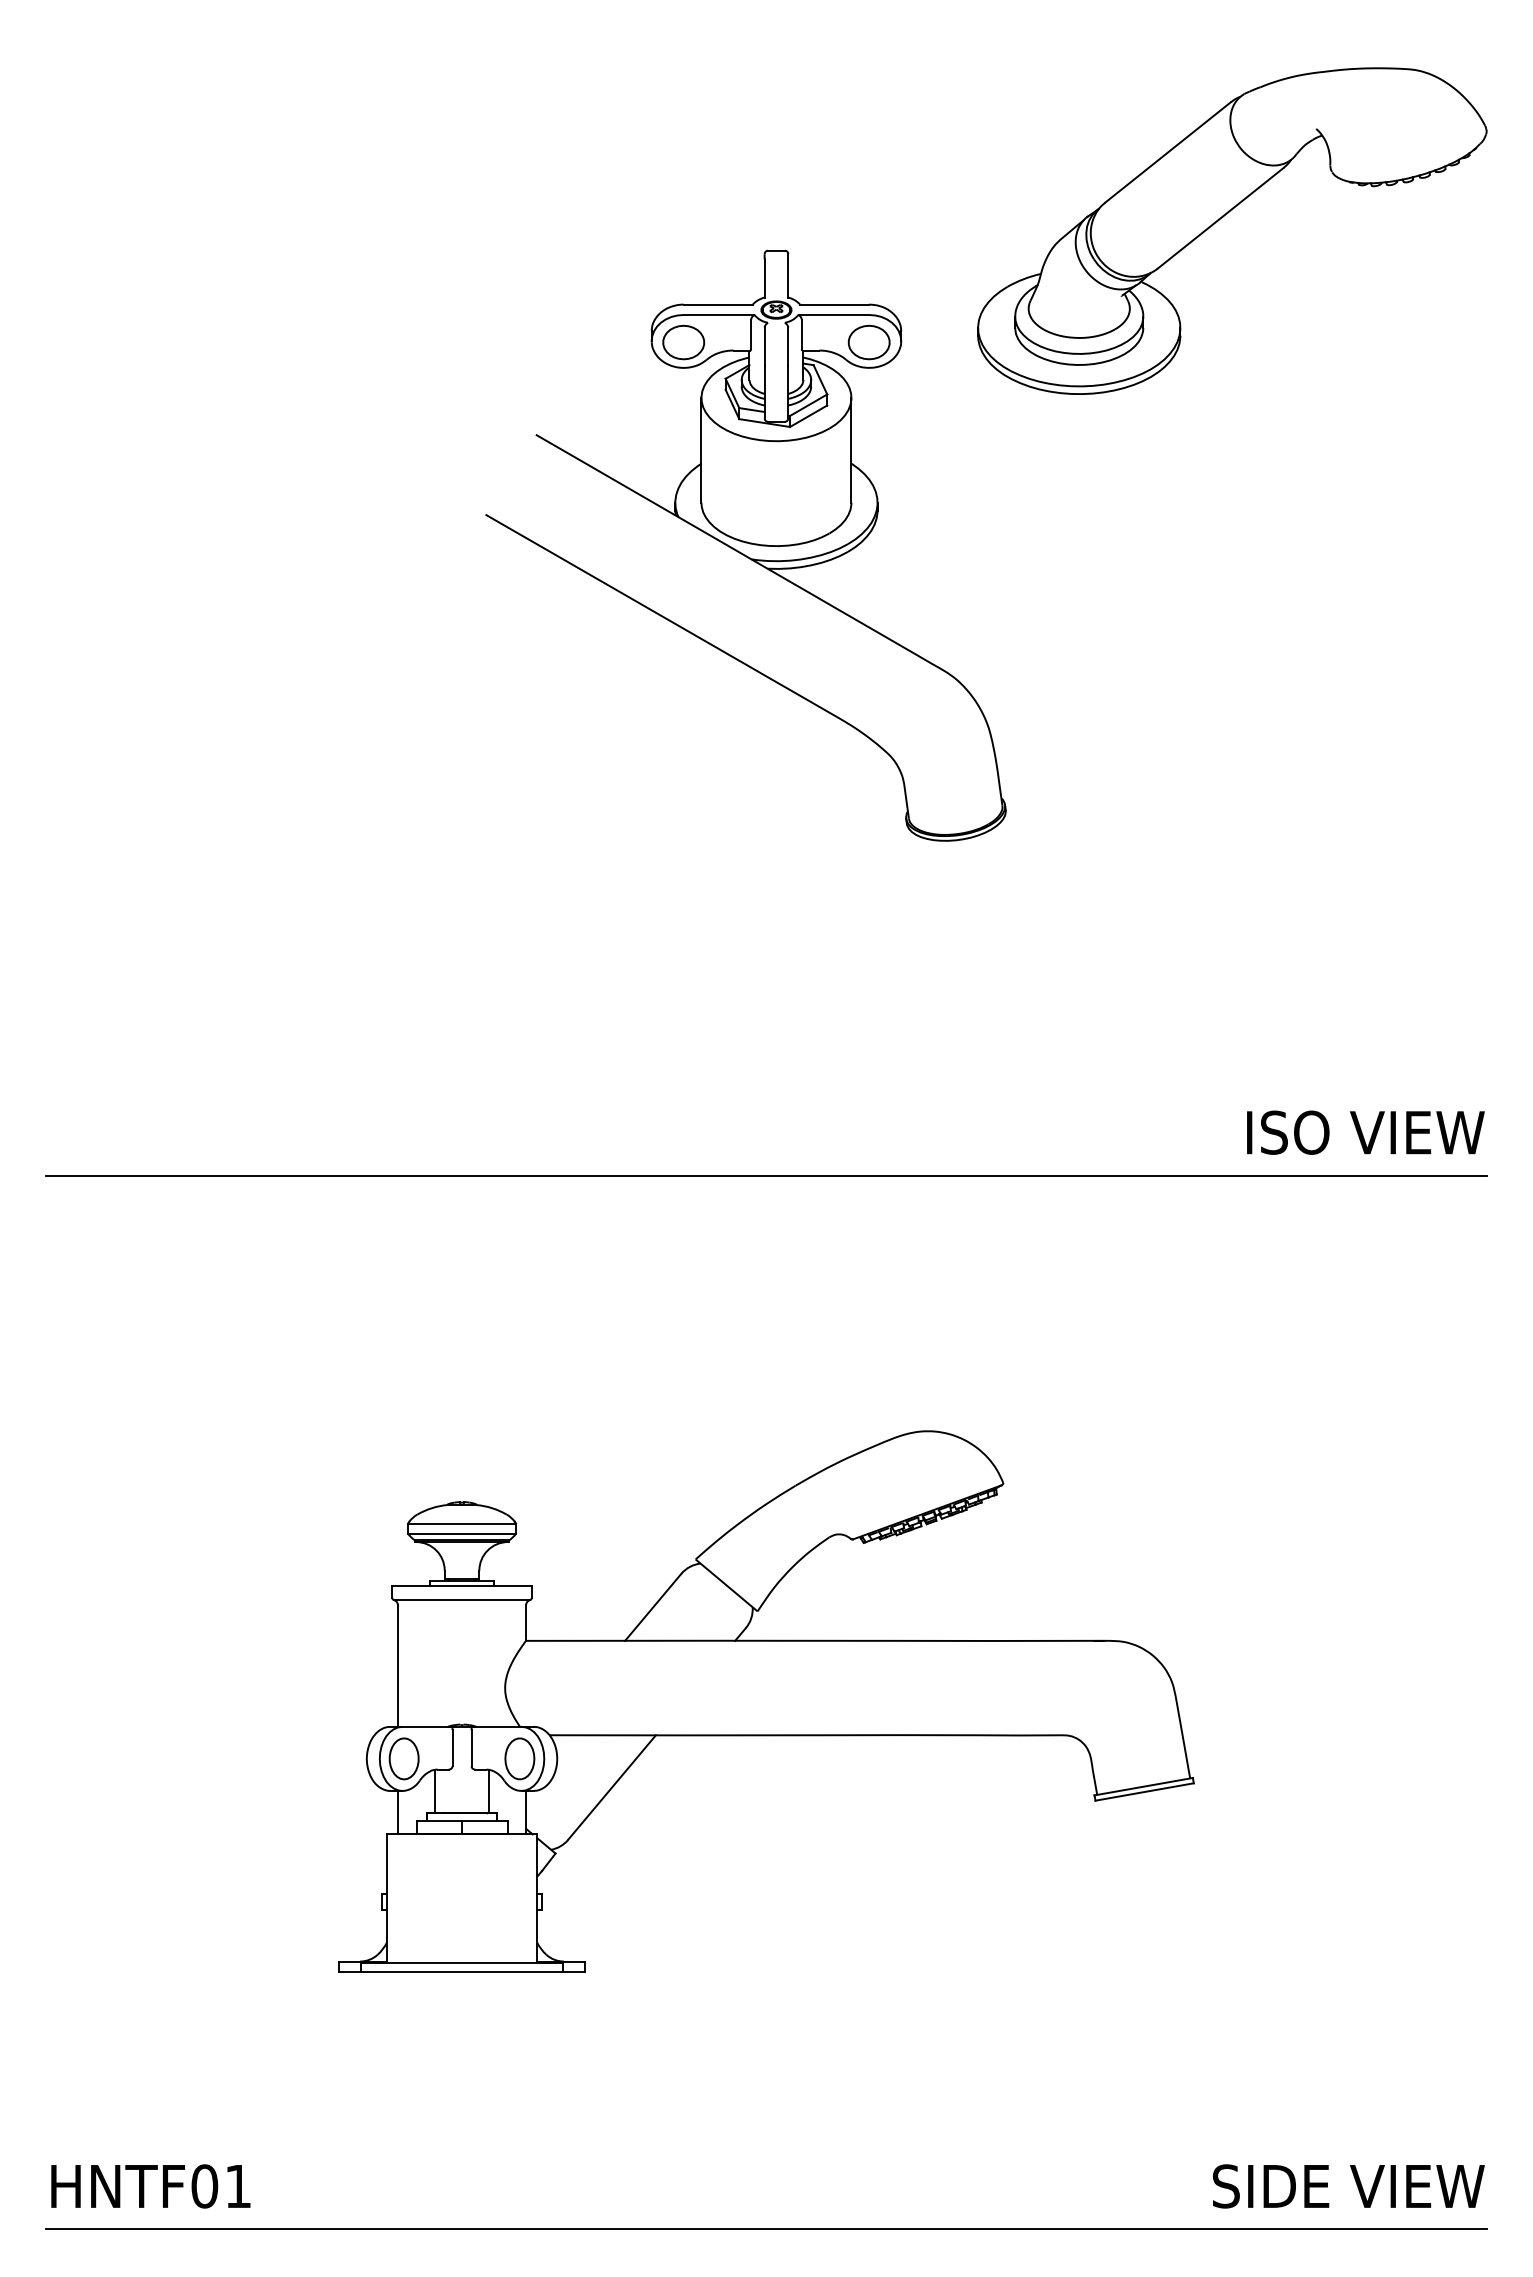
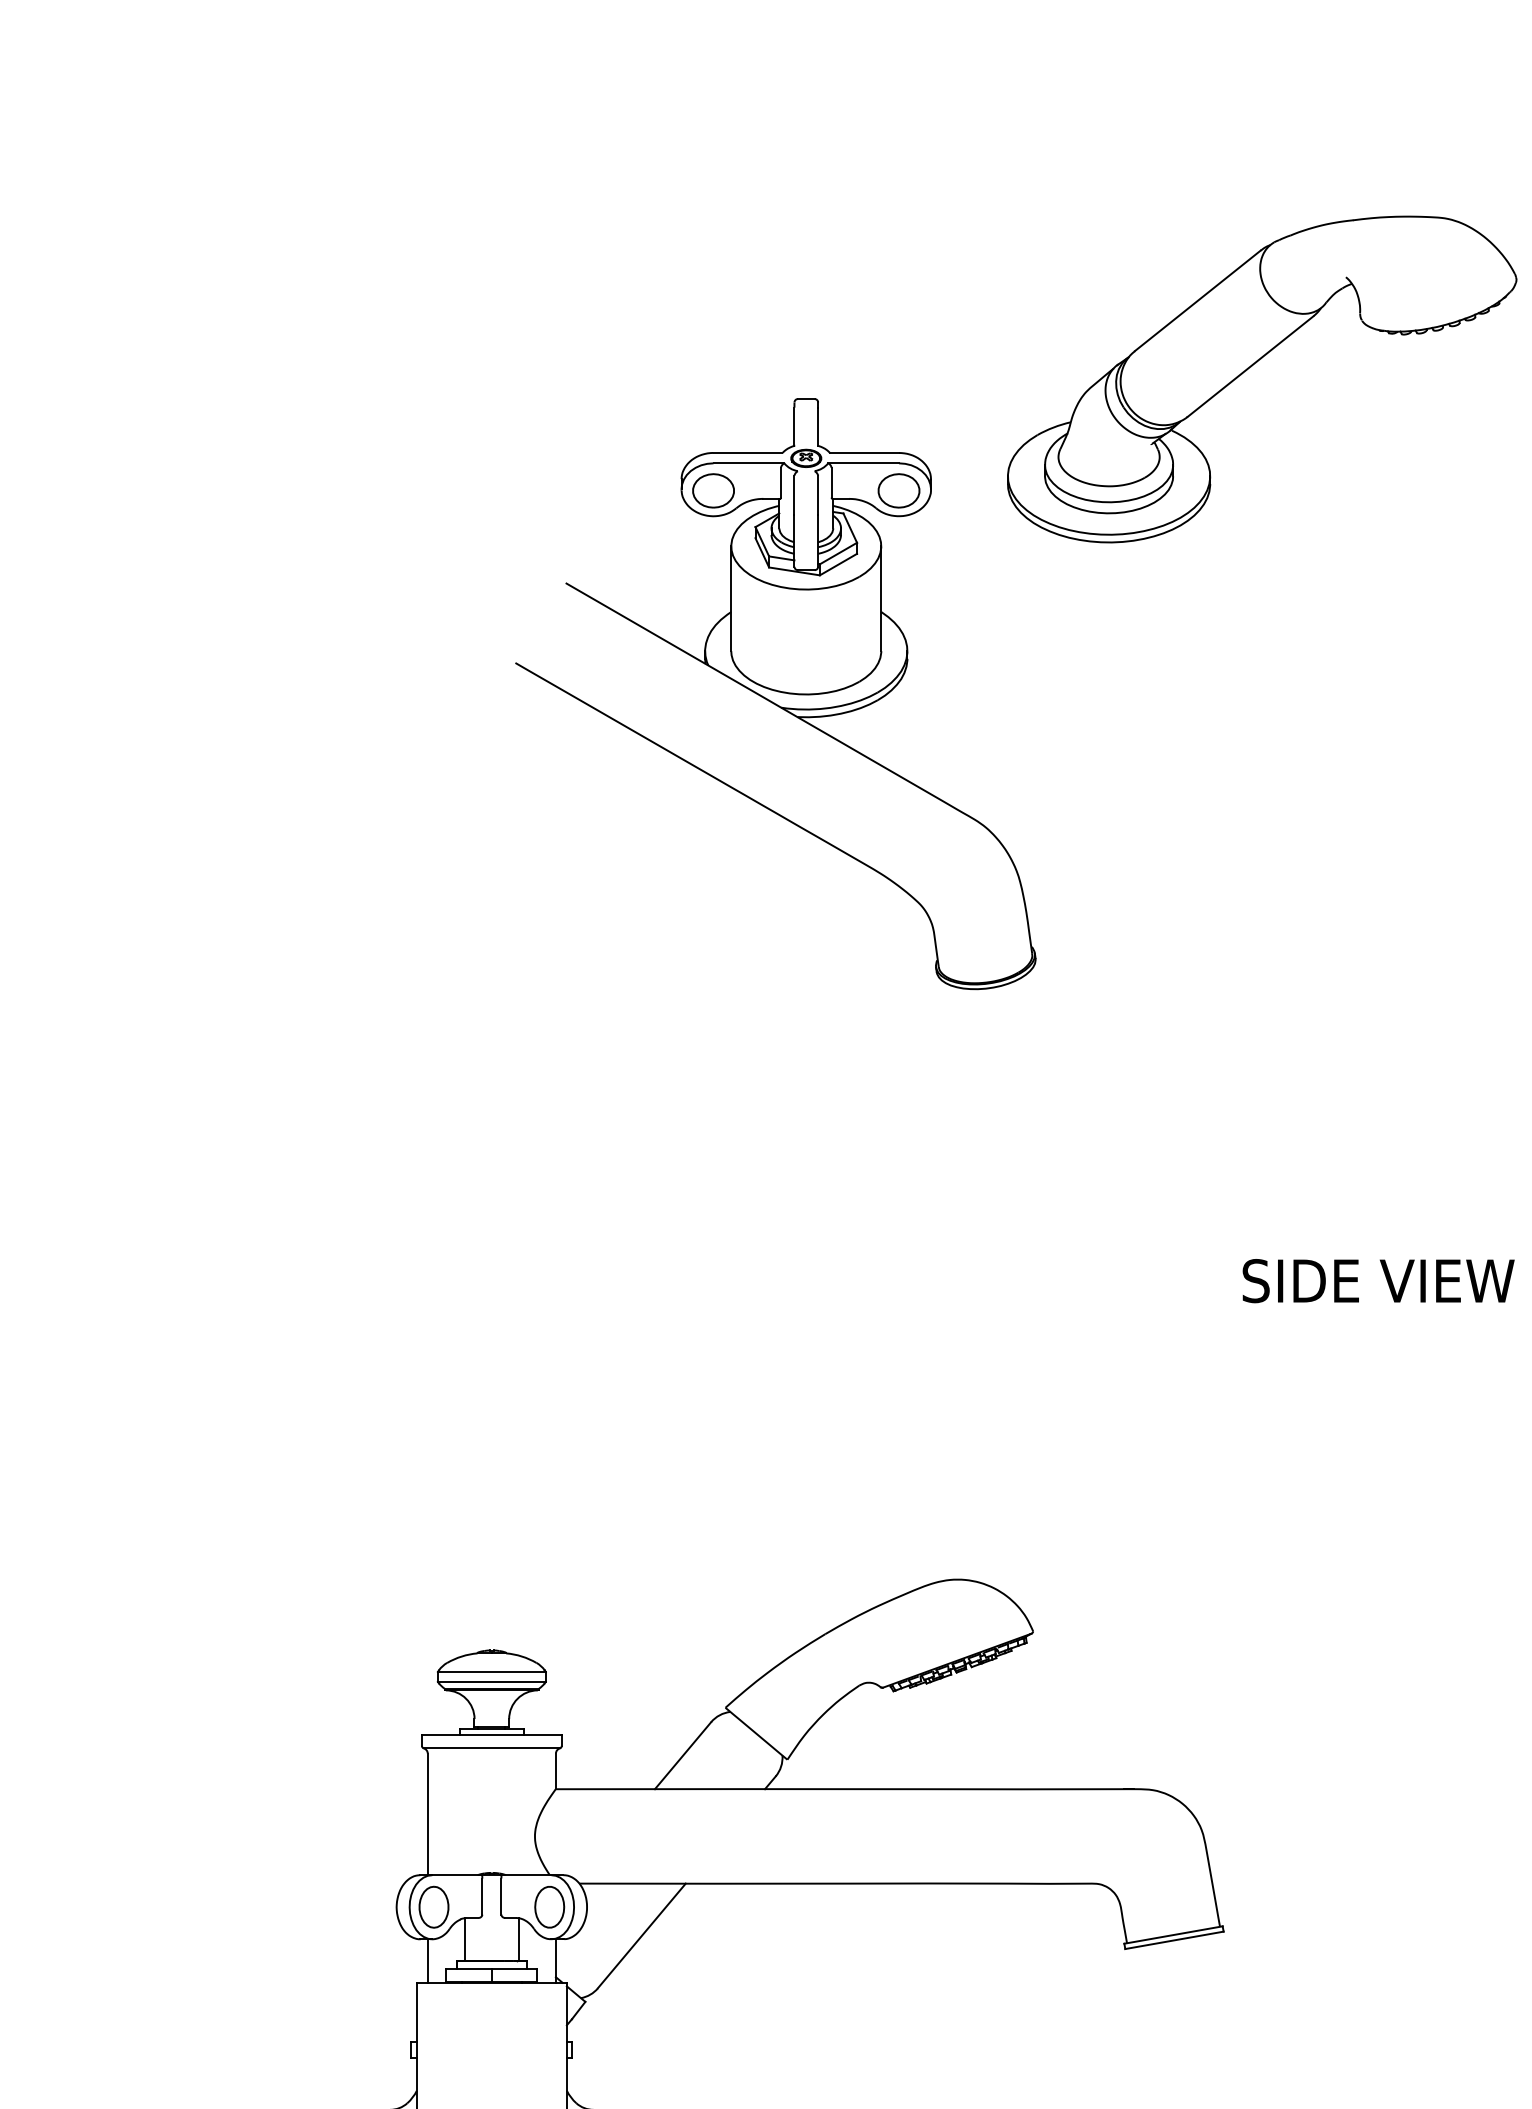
text: (1270, 1132) -> (1300, 1280), ISO VIEW -> SIDE VIEW
line: (766, 1175) -> (796, 1323), removed

